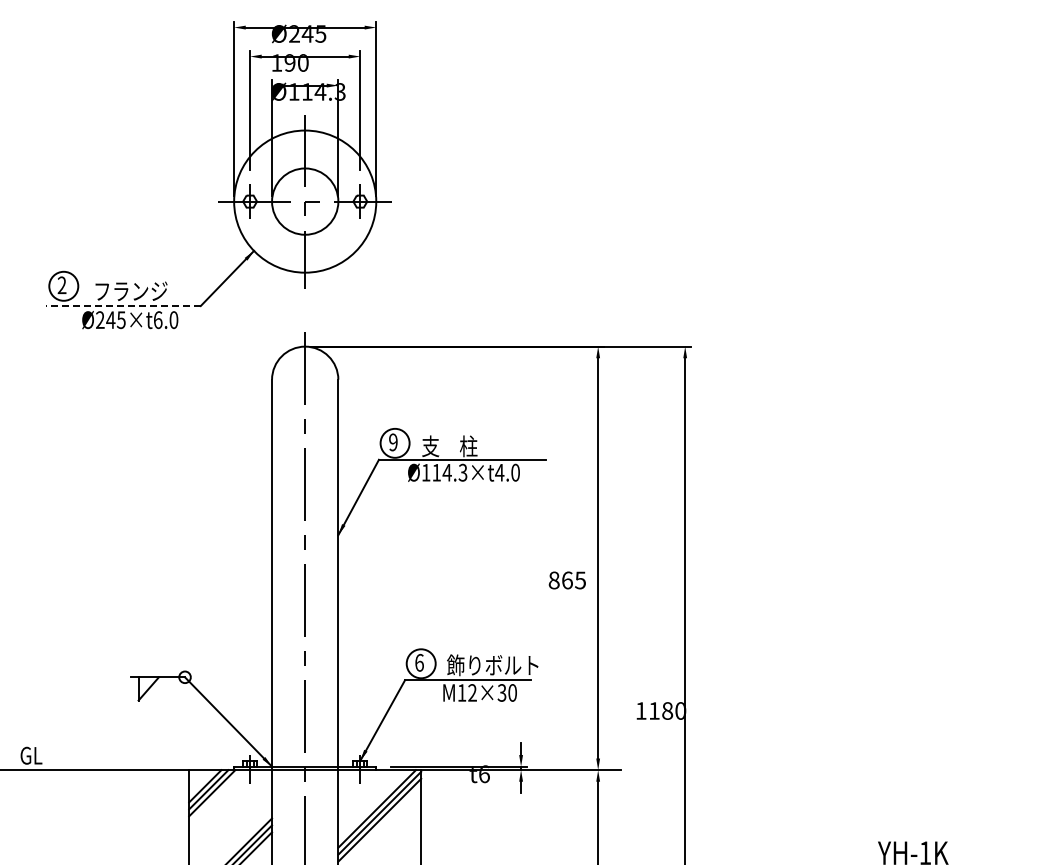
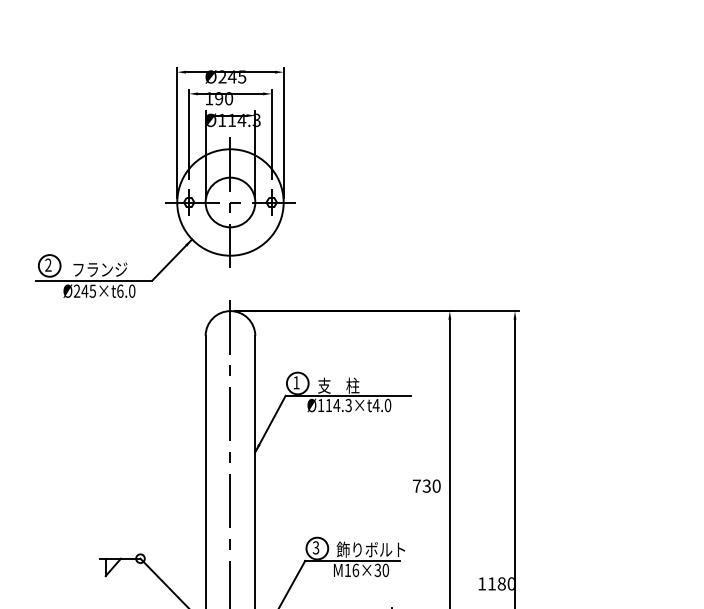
line: (123, 306) -> (94, 281), dashed -> solid
text: (393, 442) -> (296, 382), 9 -> 1
text: (566, 580) -> (426, 486), 865 -> 730
text: (419, 662) -> (316, 547), 6 -> 3
text: (472, 692) -> (355, 570), M12×30 -> M16×30

